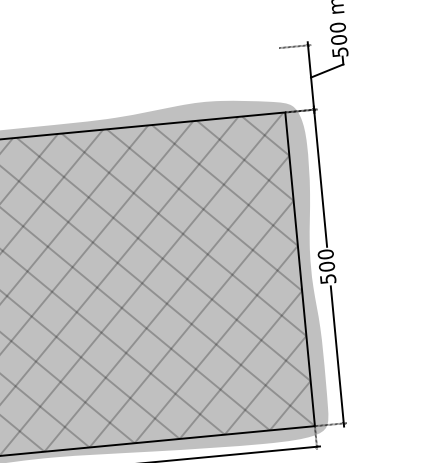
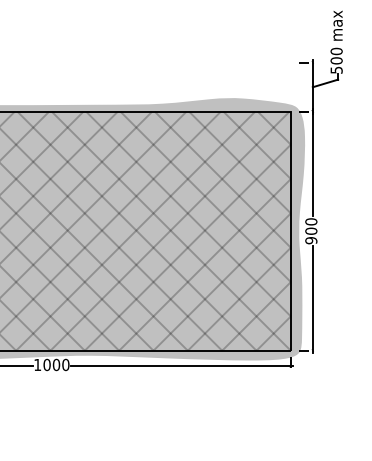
text: (328, 278) -> (311, 240), 500 -> 900

